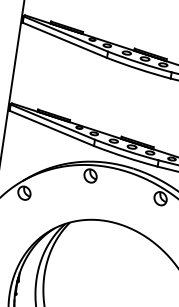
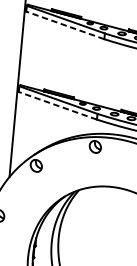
line: (64, 40) -> (64, 25), solid -> dashed
line: (51, 128) -> (57, 105), solid -> dashed

